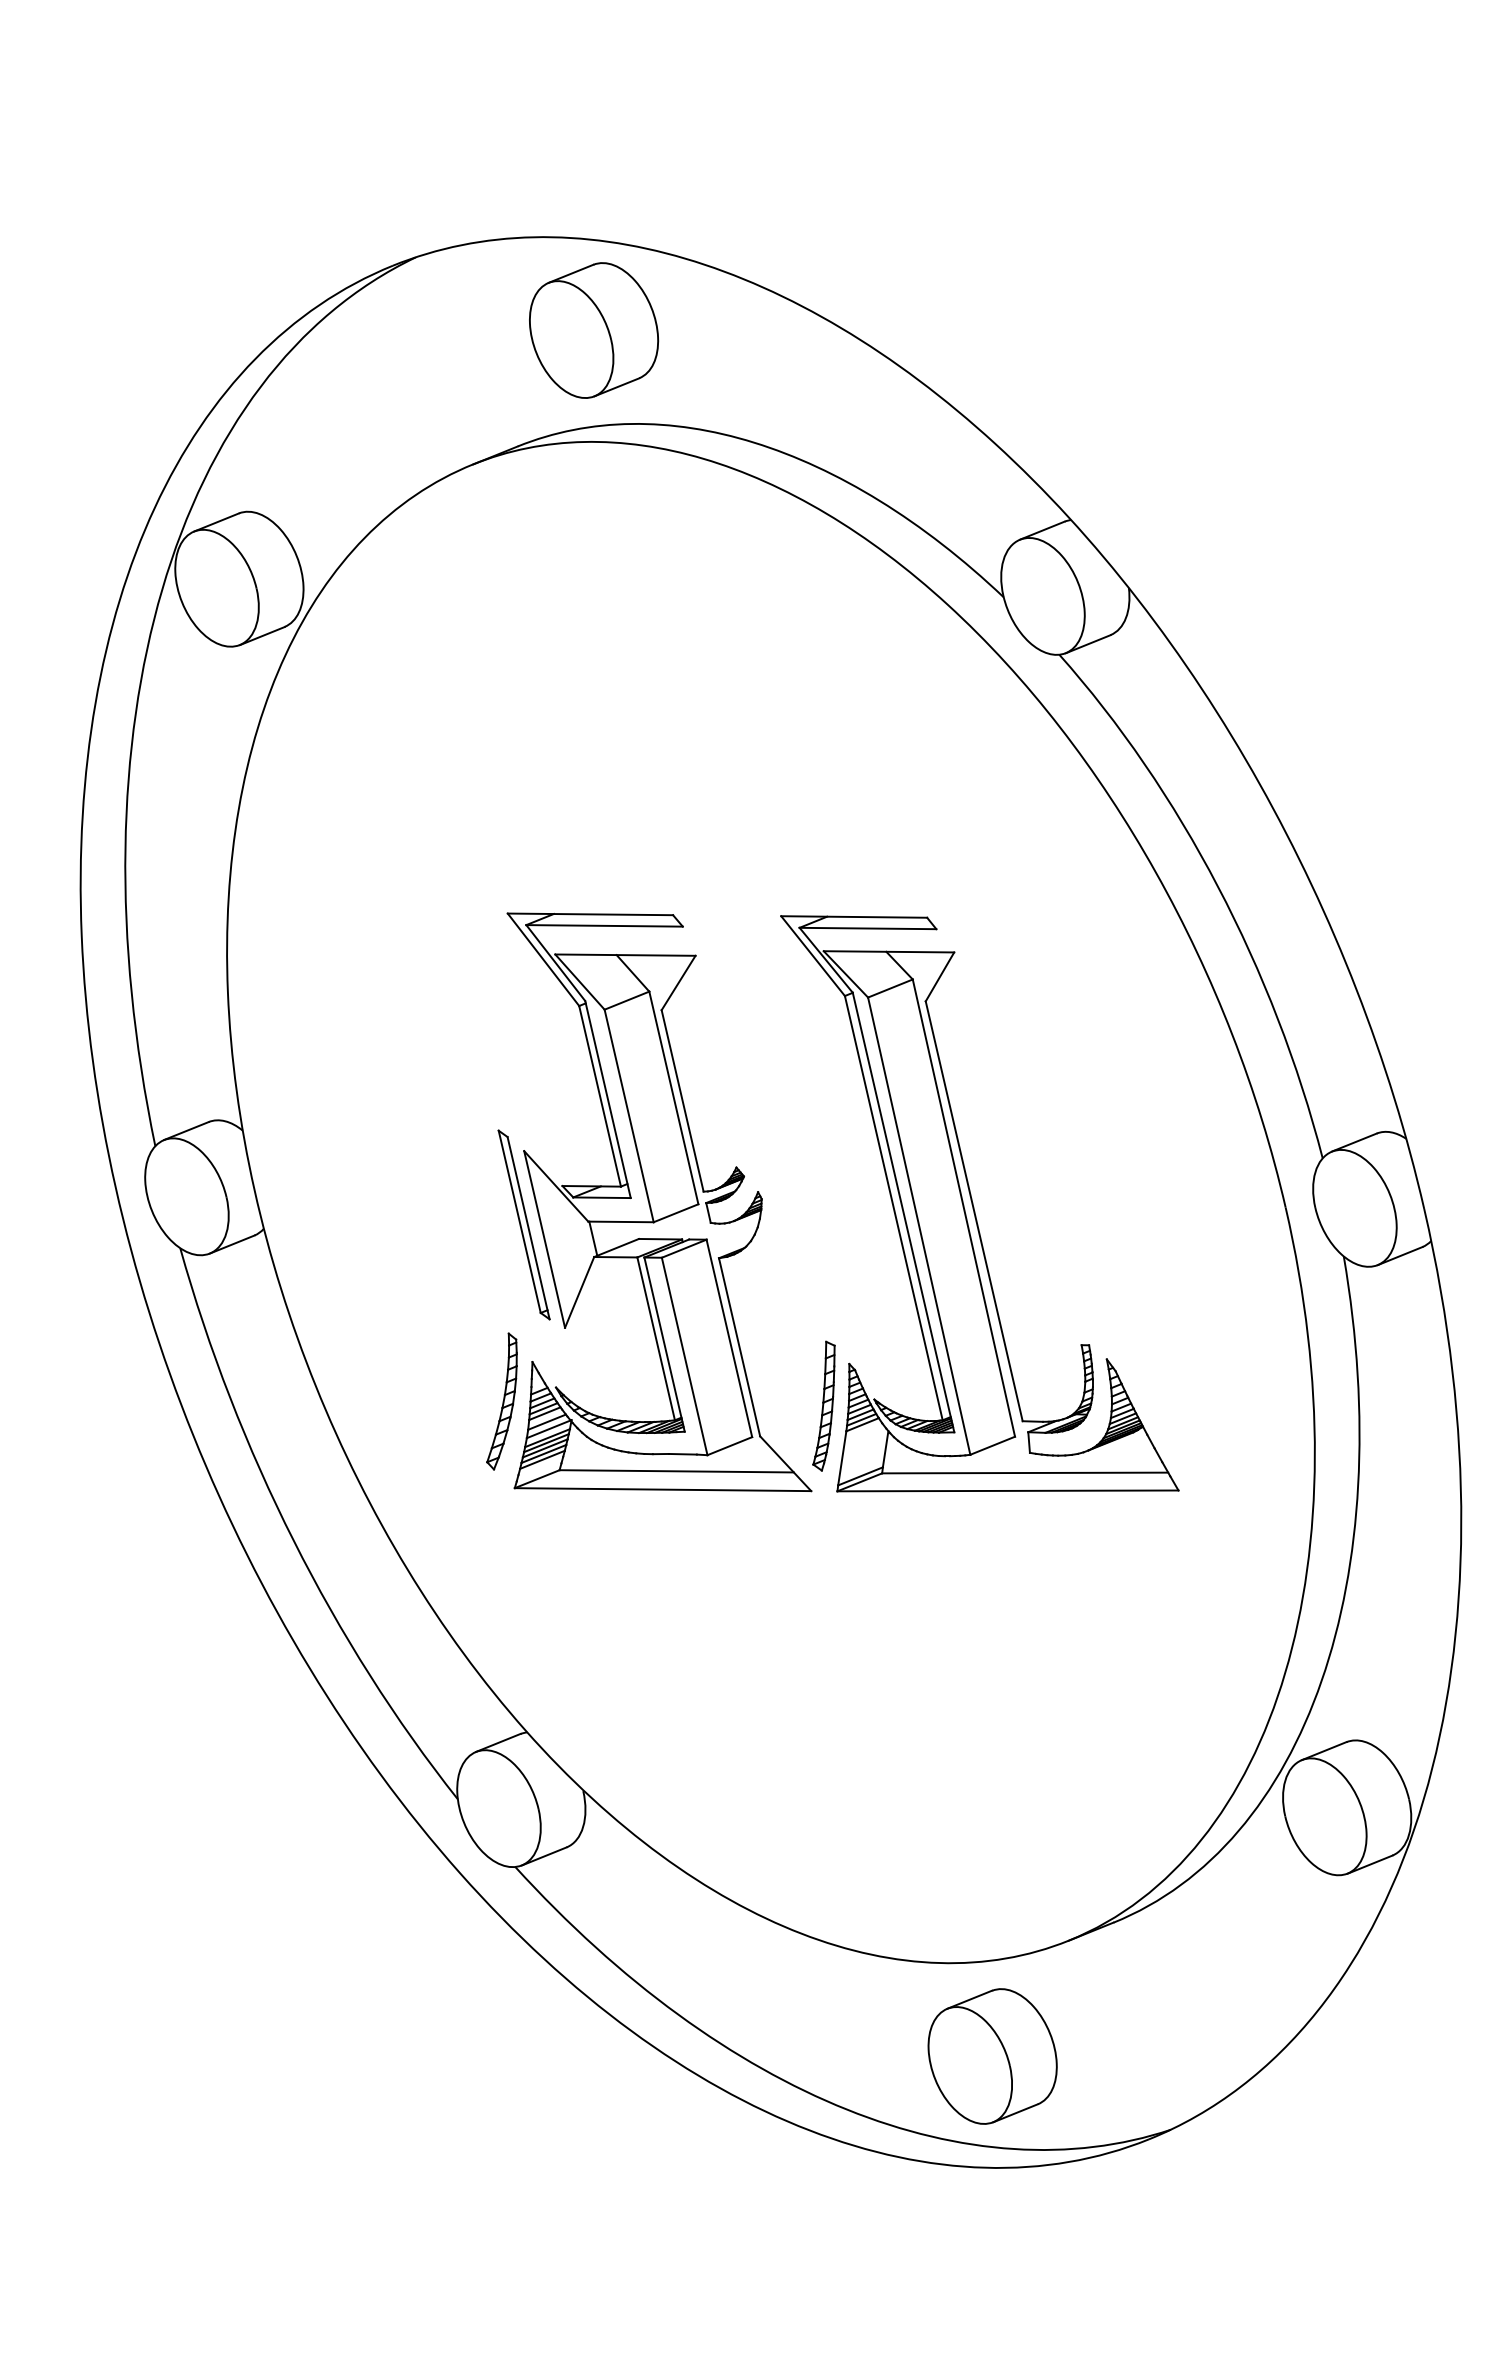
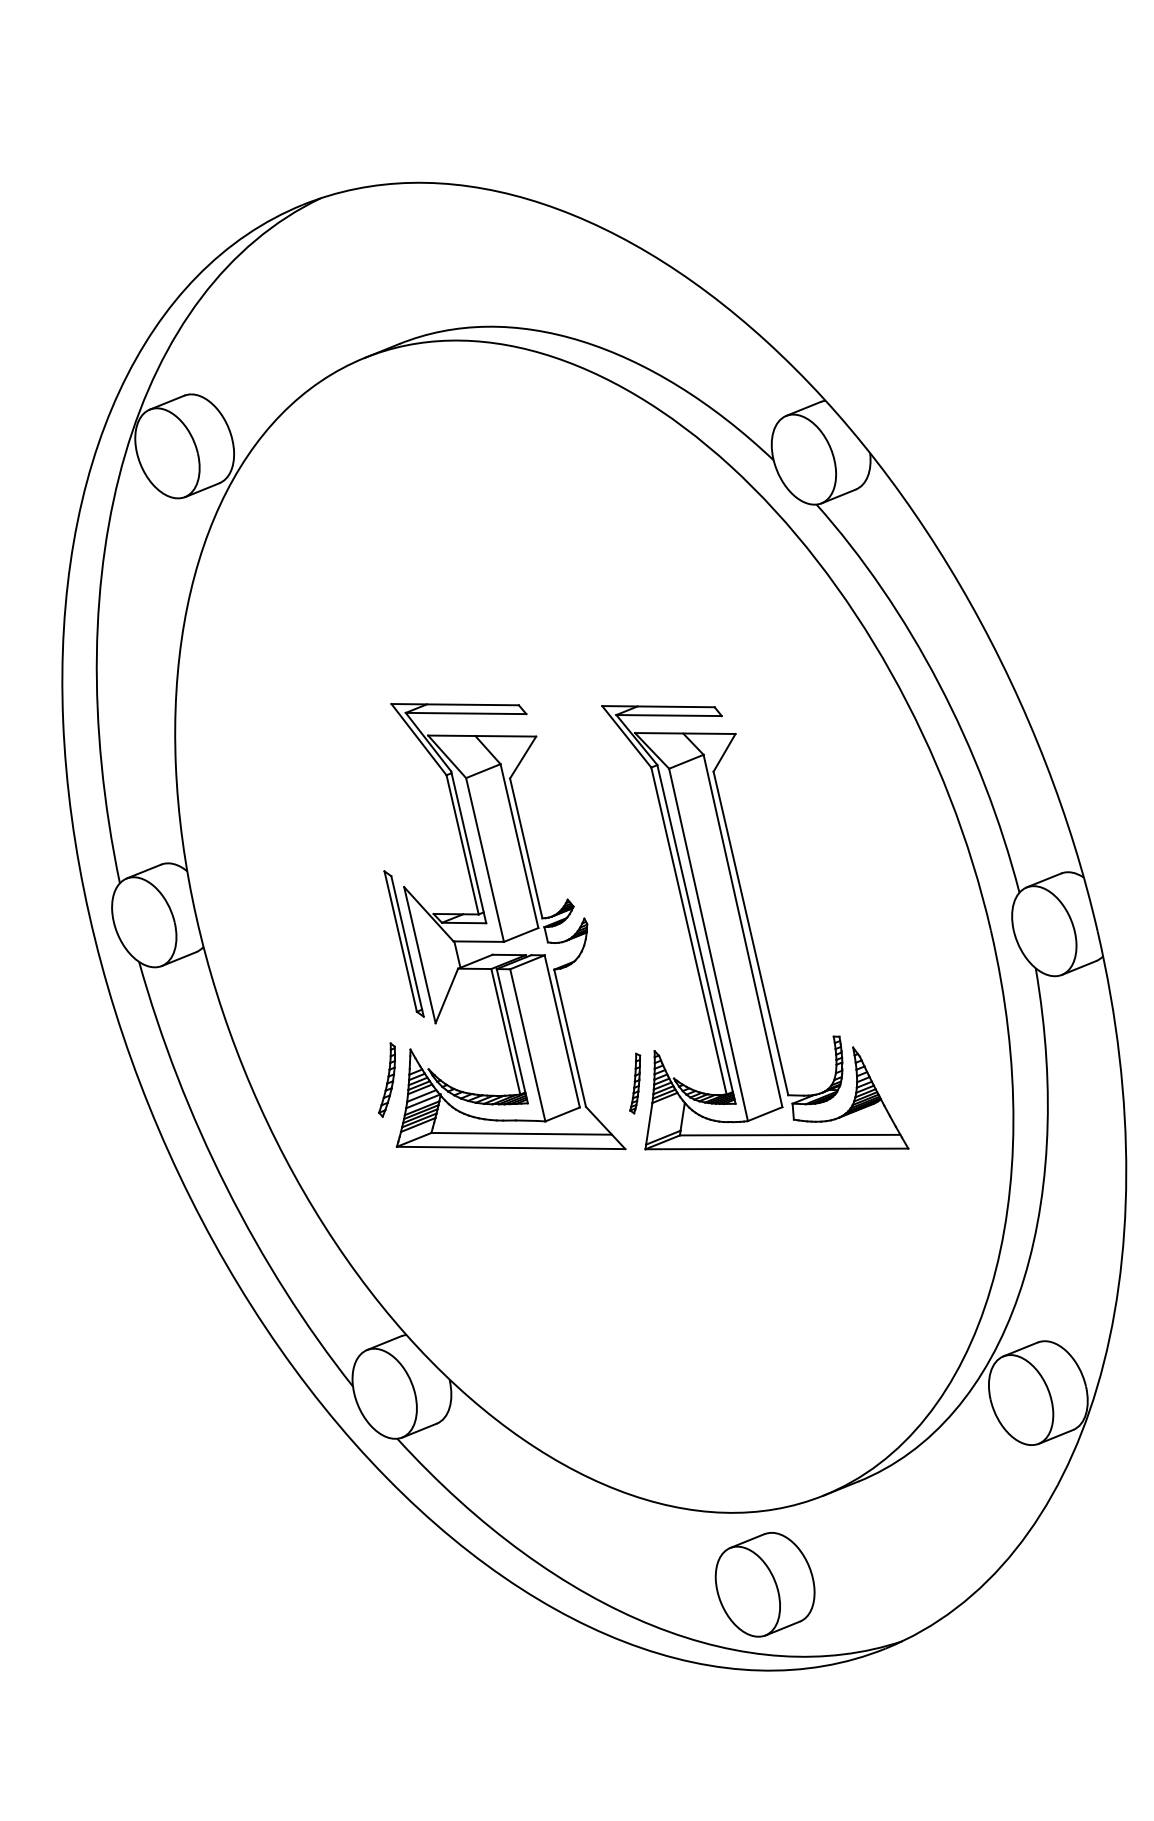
part: (594, 330) -> (458, 254), removed
part: (501, 1401) -> (386, 1080), size x0.7
part: (823, 1405) -> (634, 1083), size x0.6

